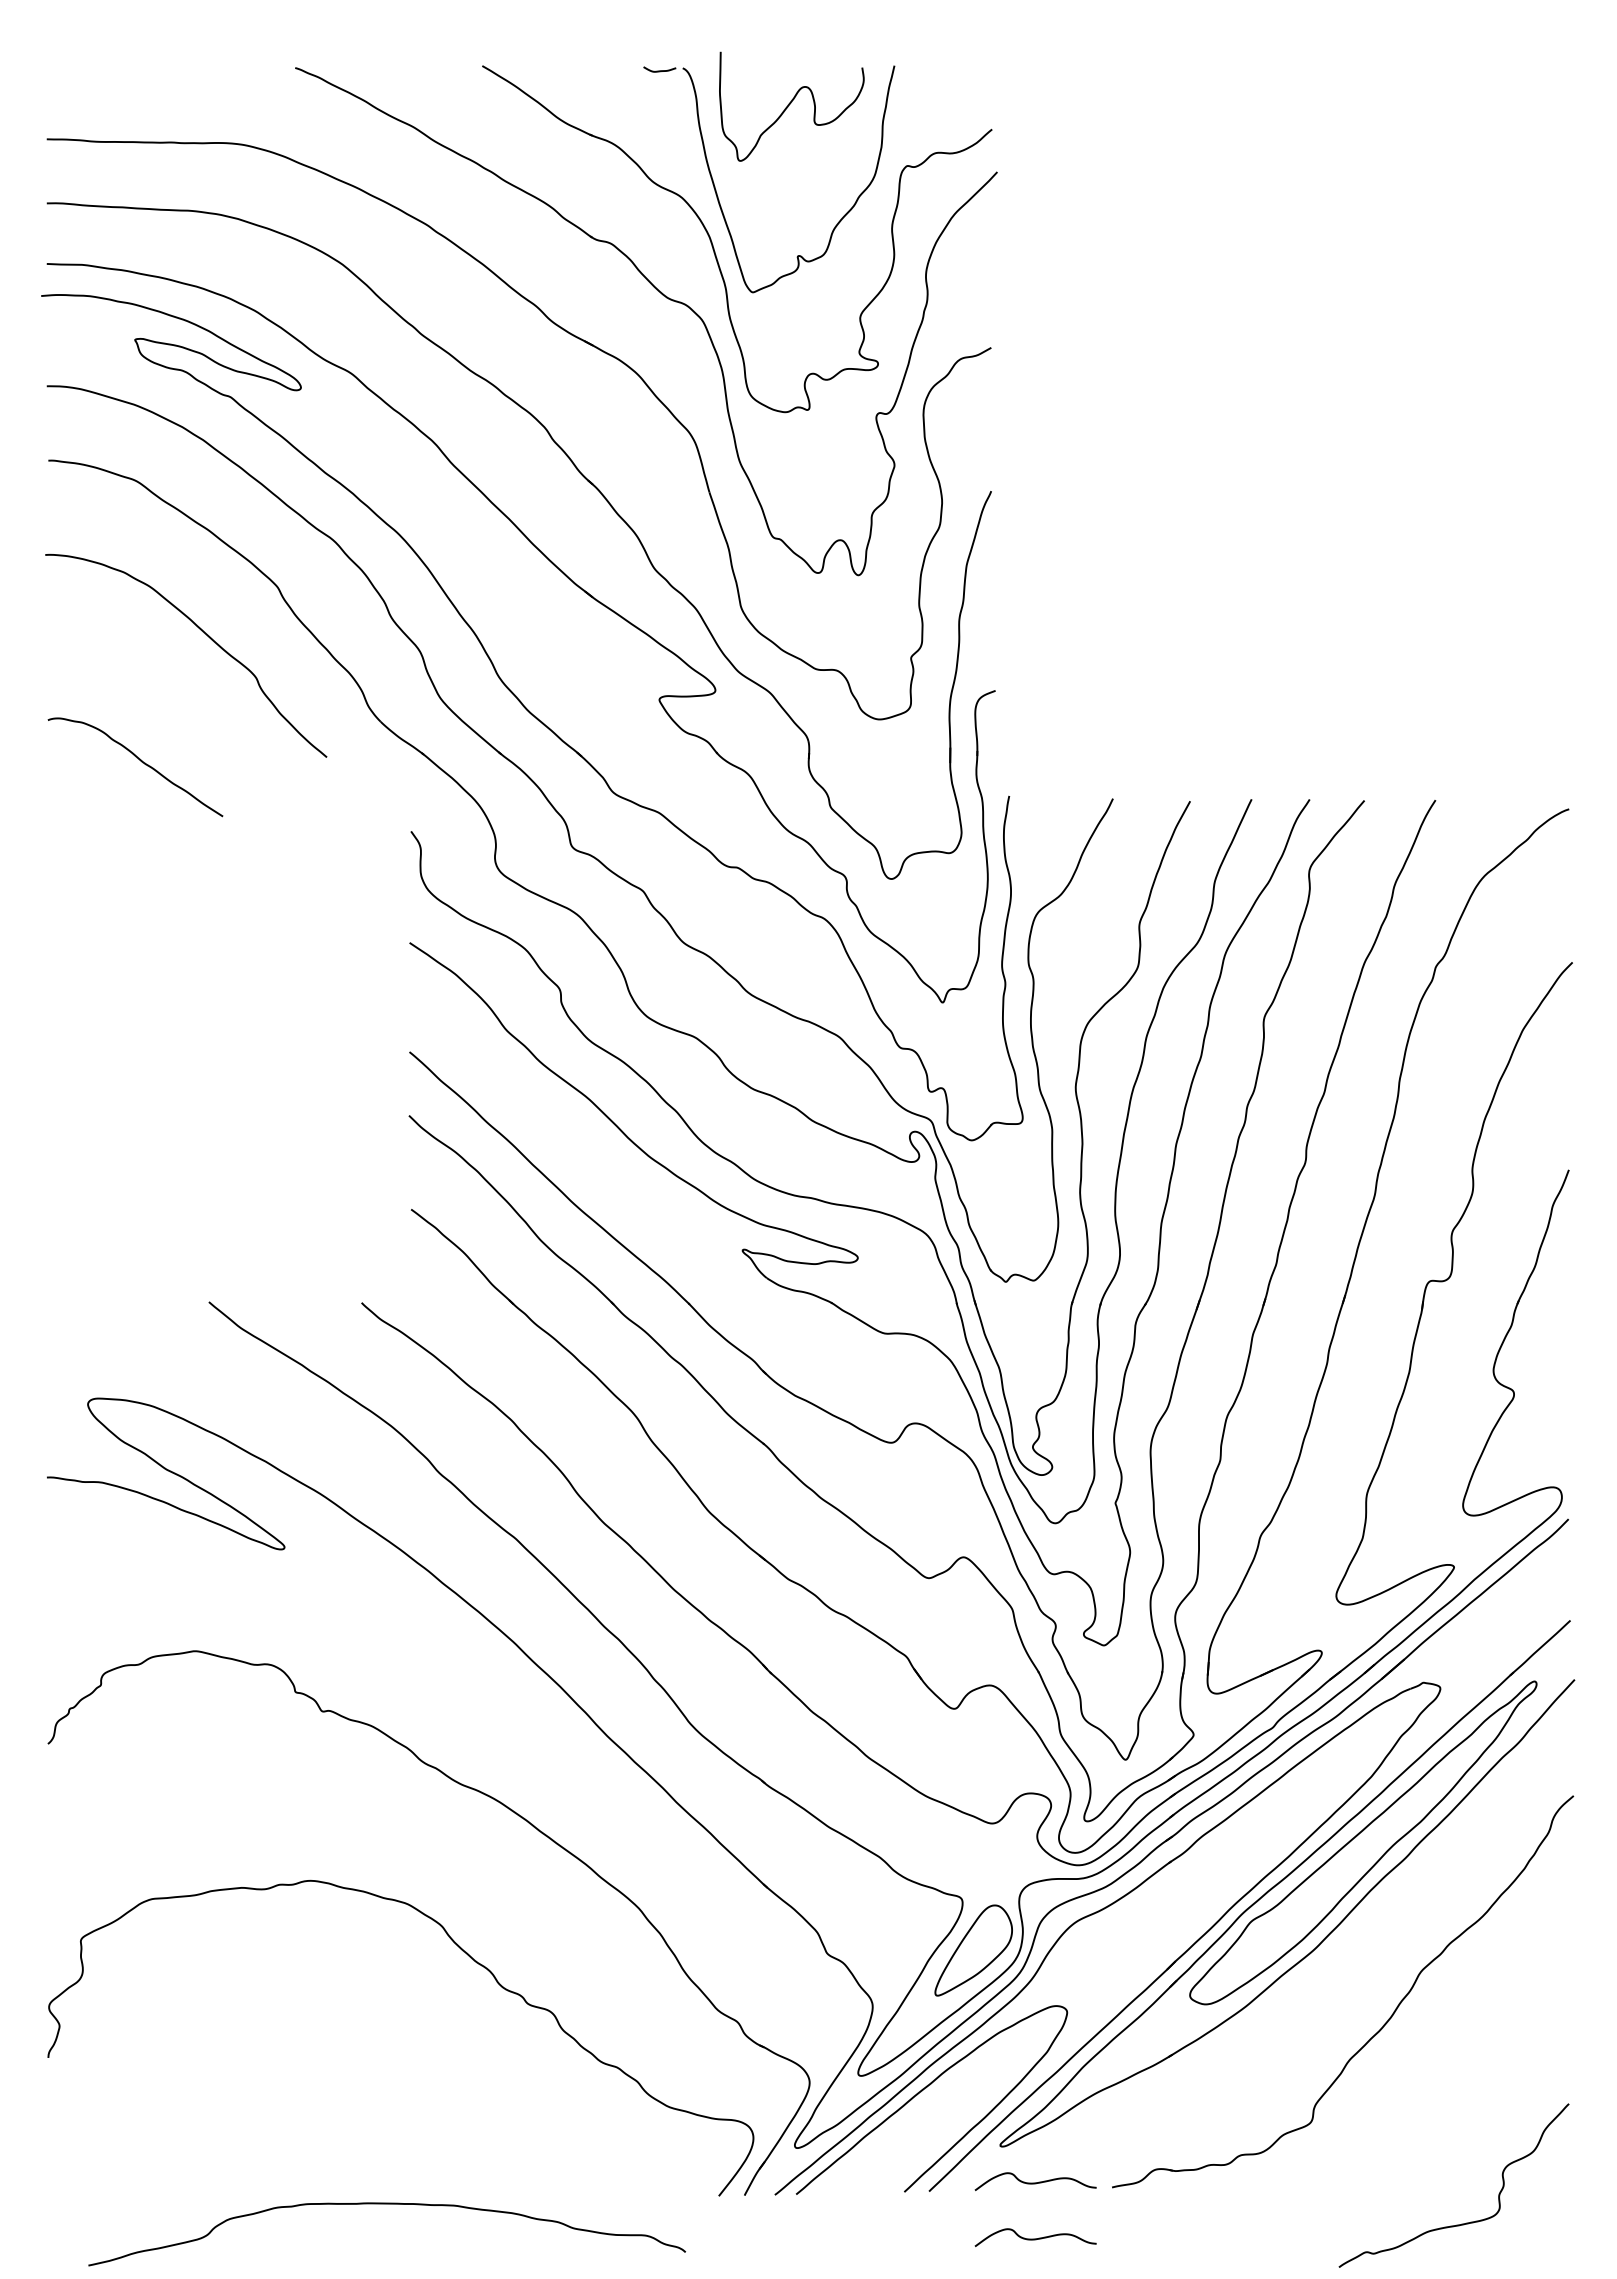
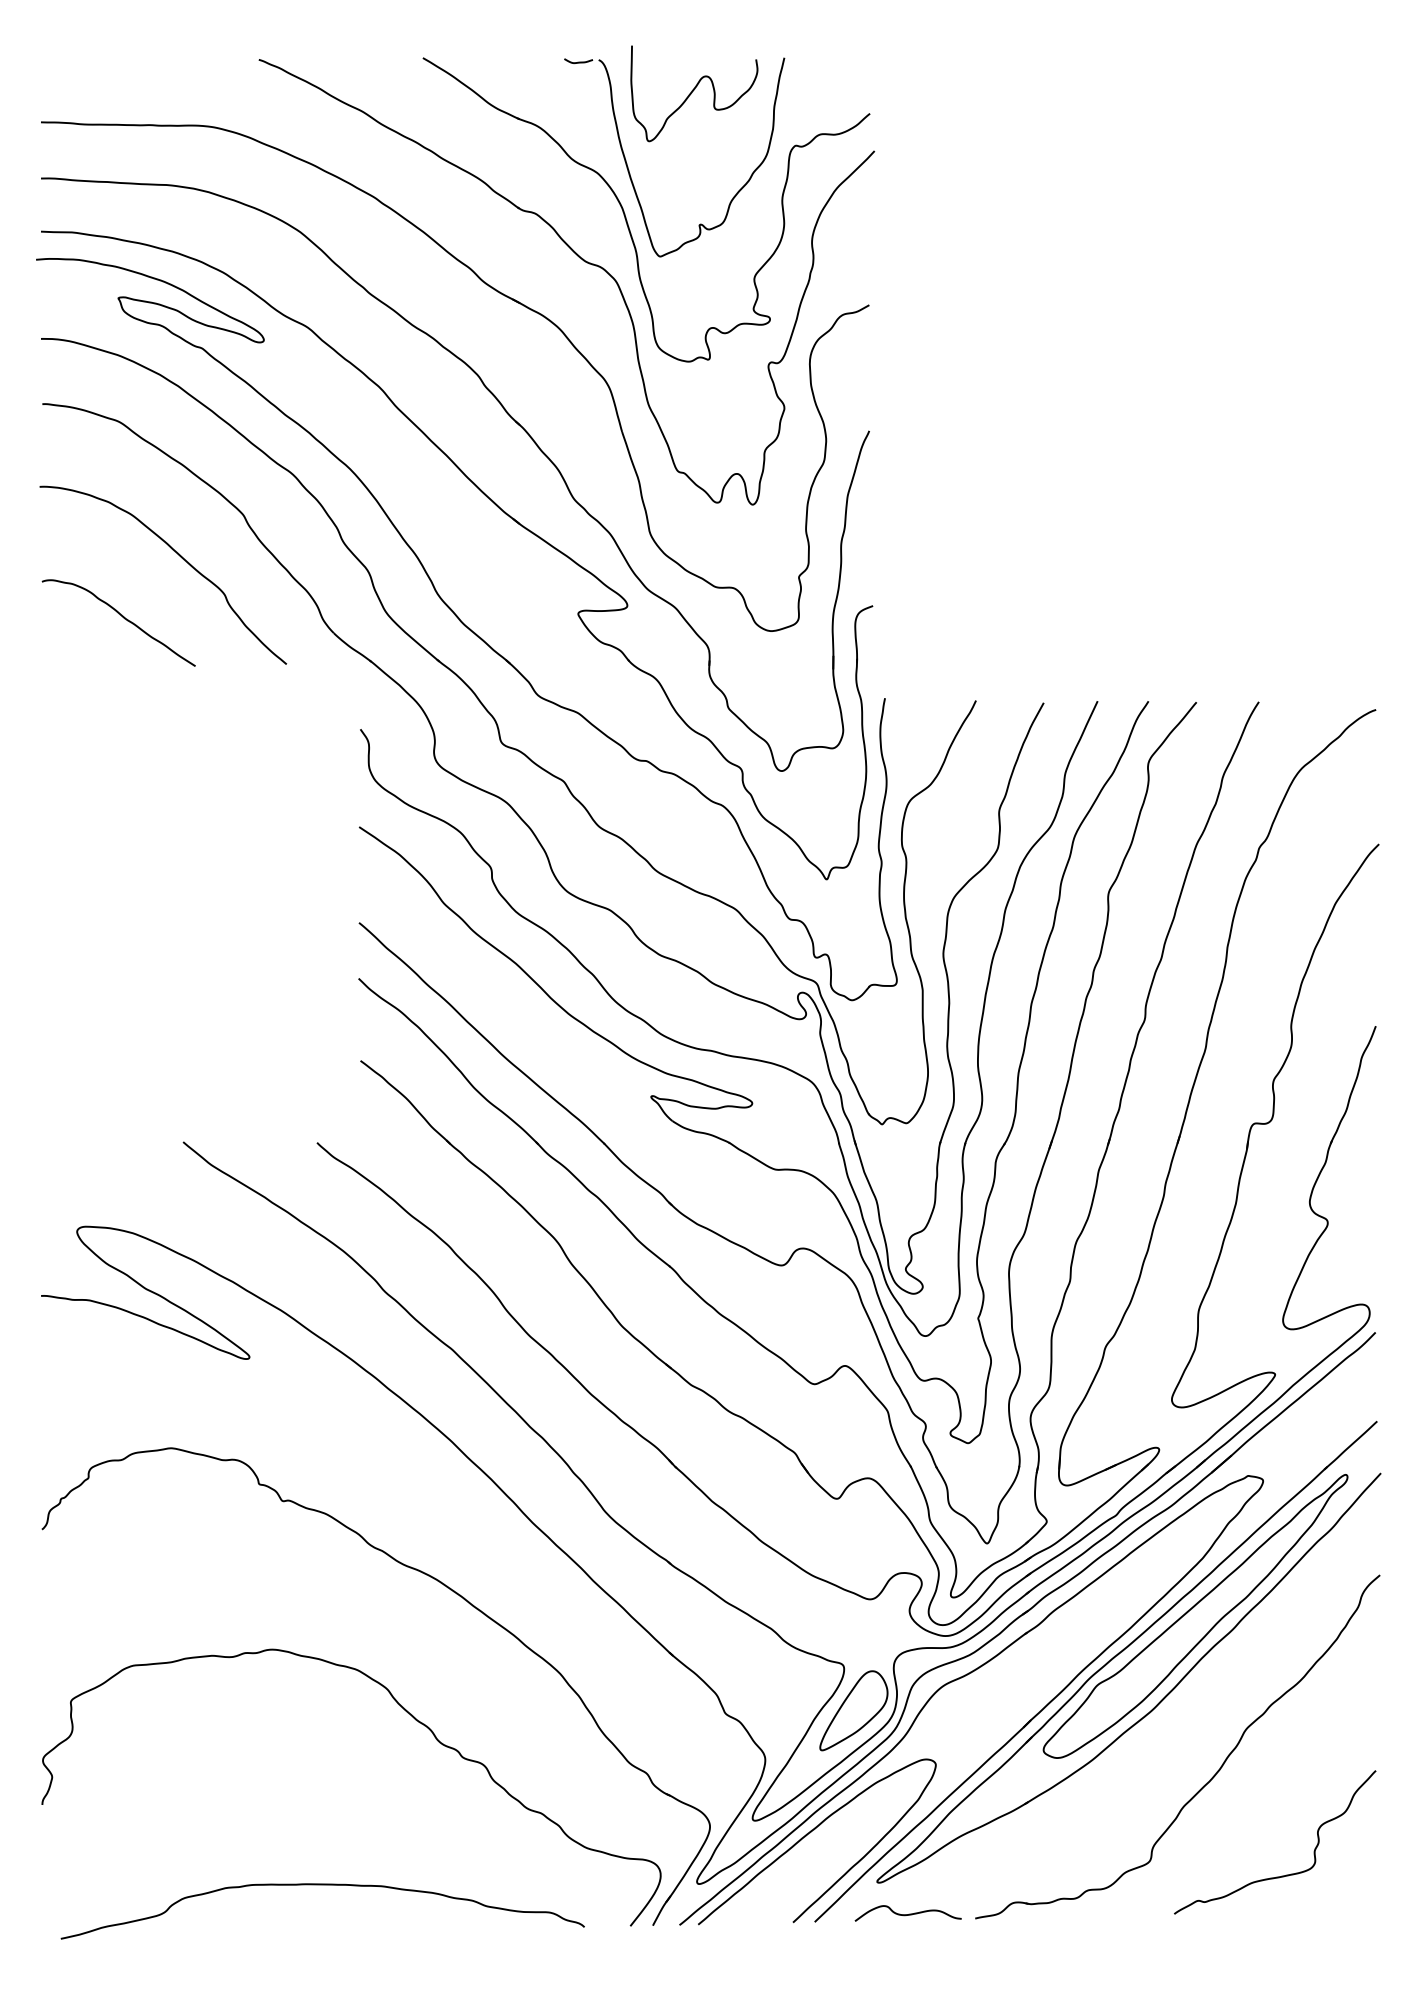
curve: (140, 761) -> (123, 618), moved
curve: (386, 2204) -> (322, 1885), moved
curve: (1461, 2223) -> (1281, 1875), moved
curve: (1035, 2238) -> (908, 1963), removed

